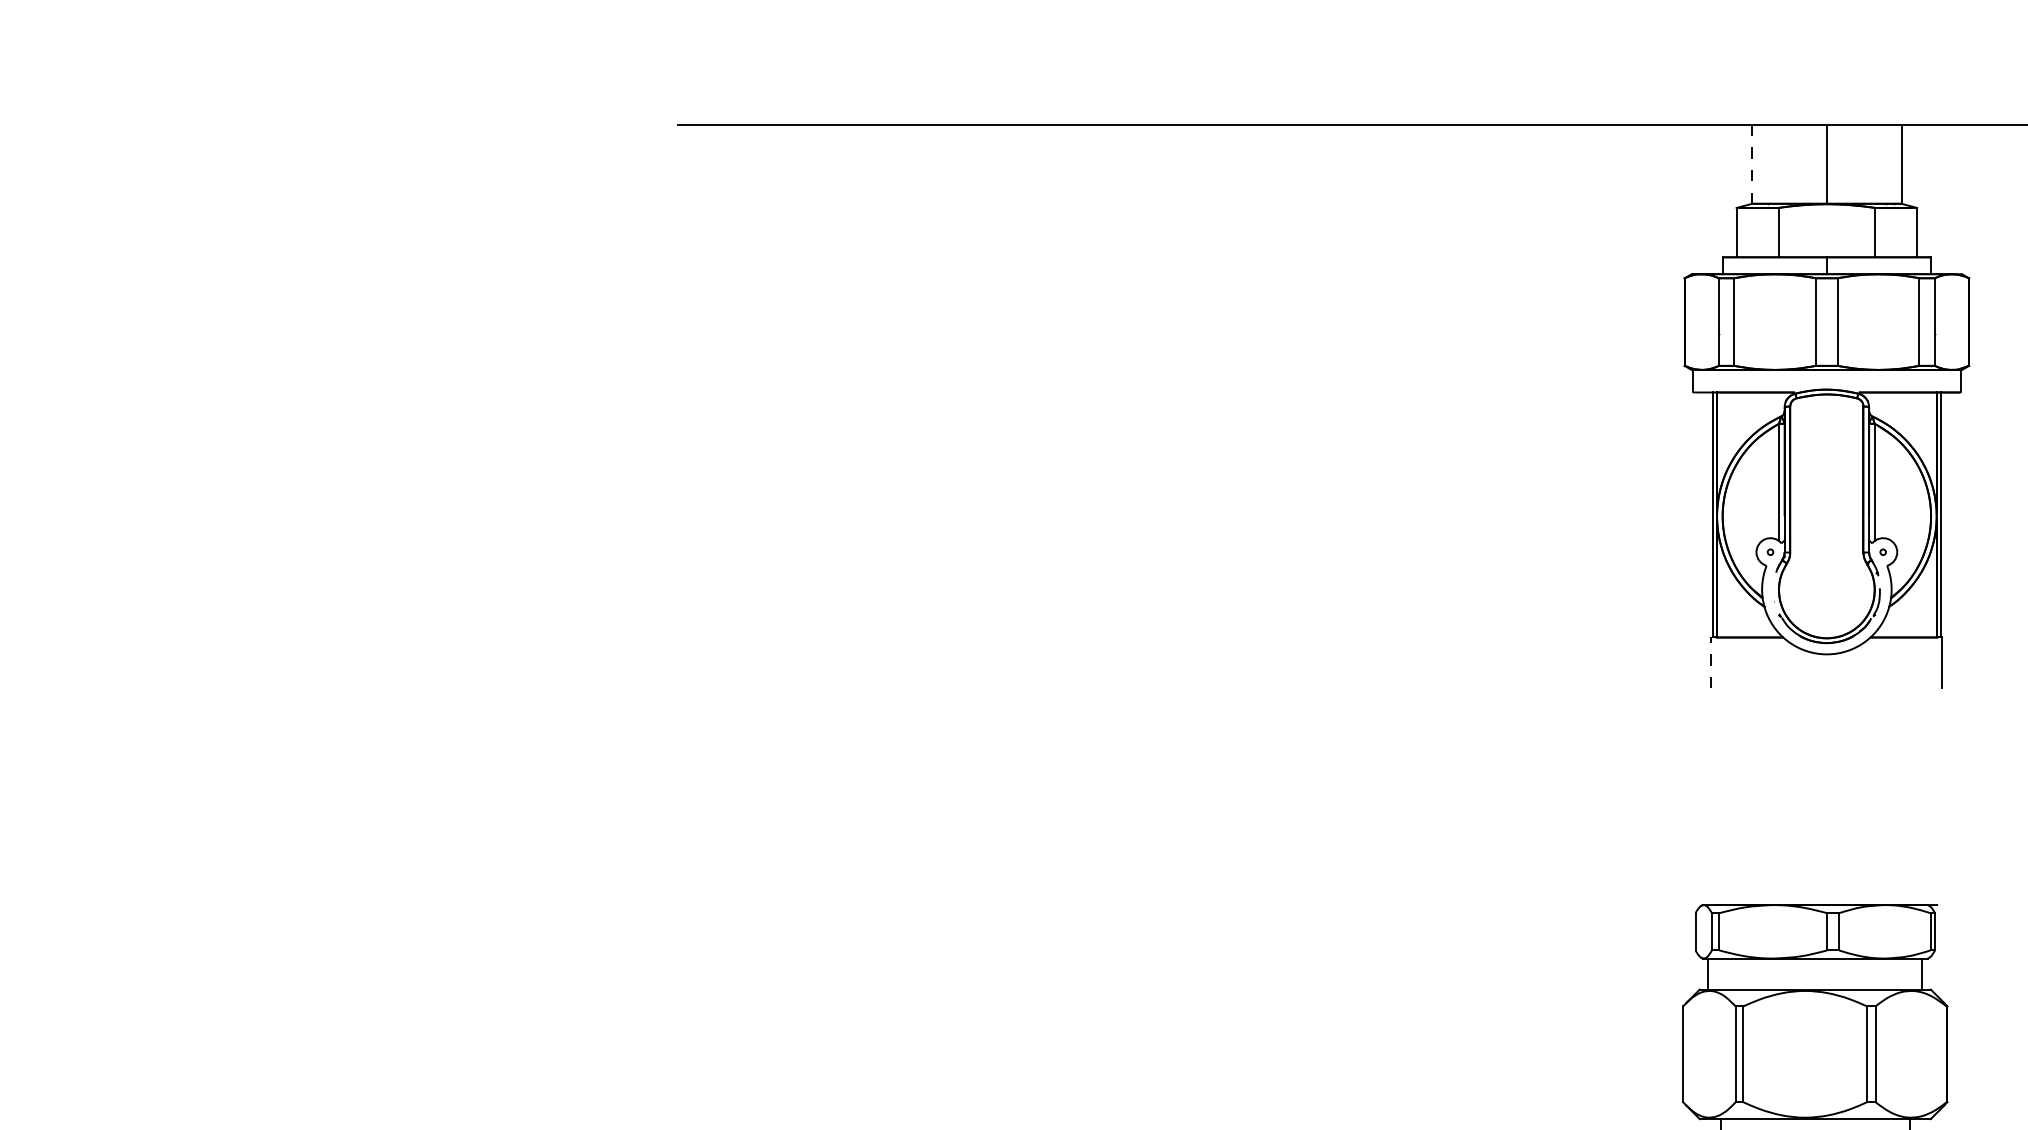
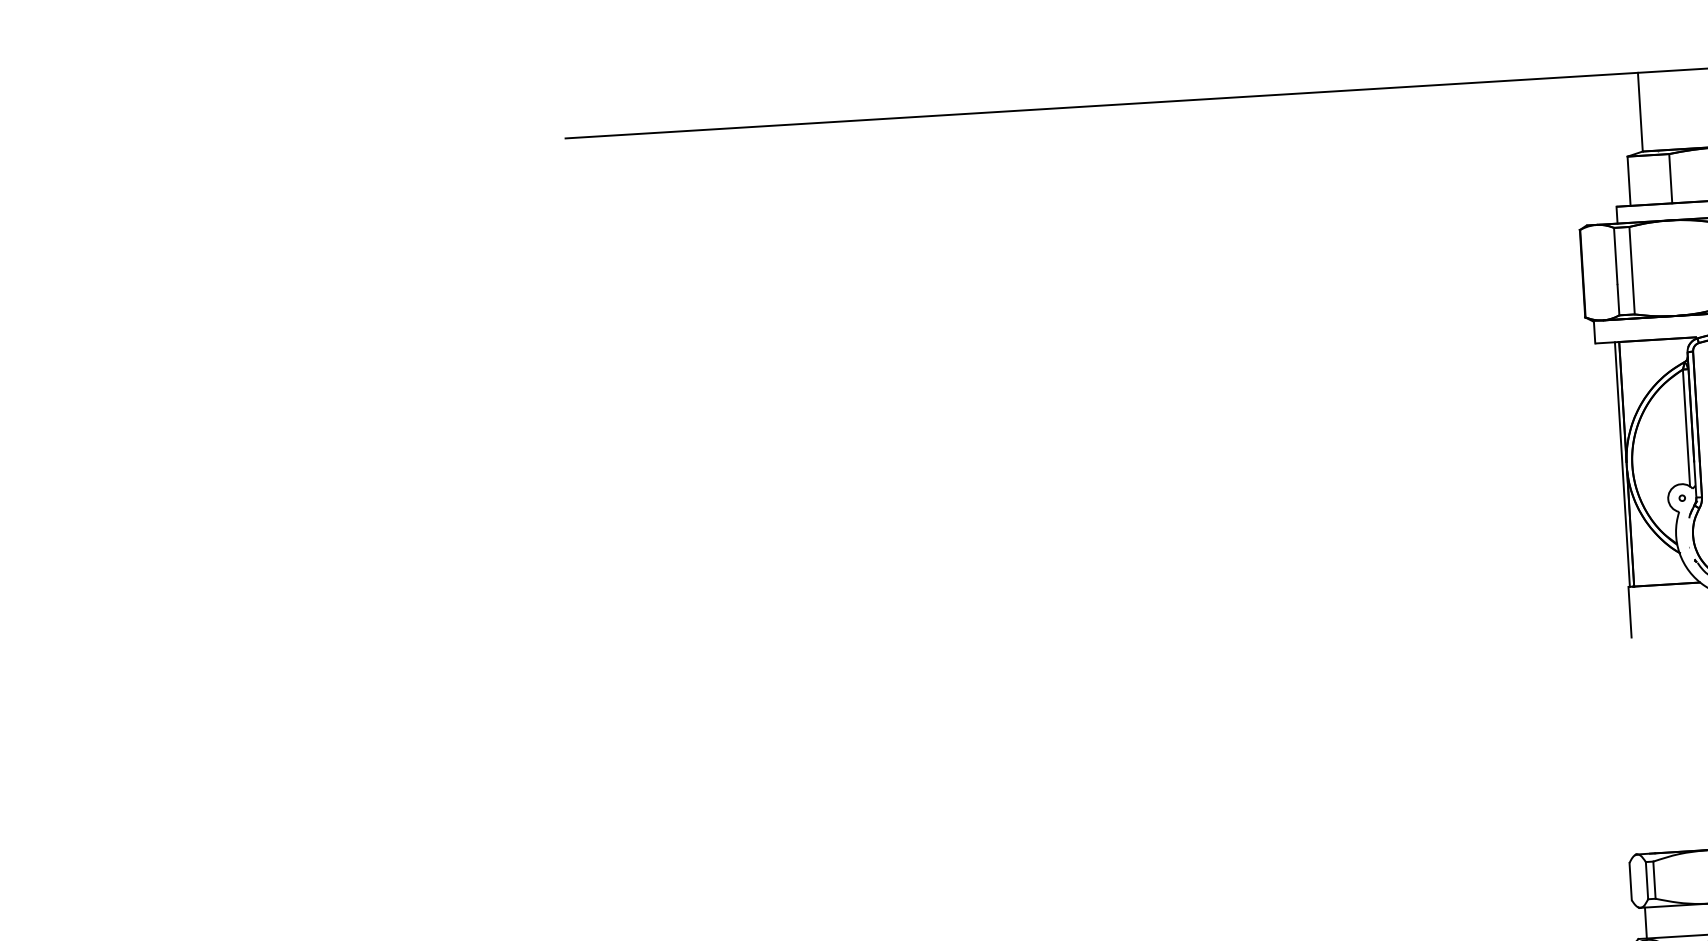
line: (1752, 164) -> (1640, 112), dashed -> solid
line: (1711, 662) -> (1630, 611), dashed -> solid

